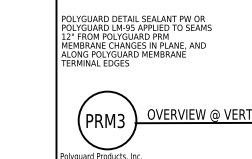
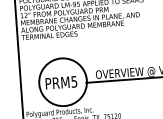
text: (121, 120) -> (74, 81), PRM3 -> PRM5

